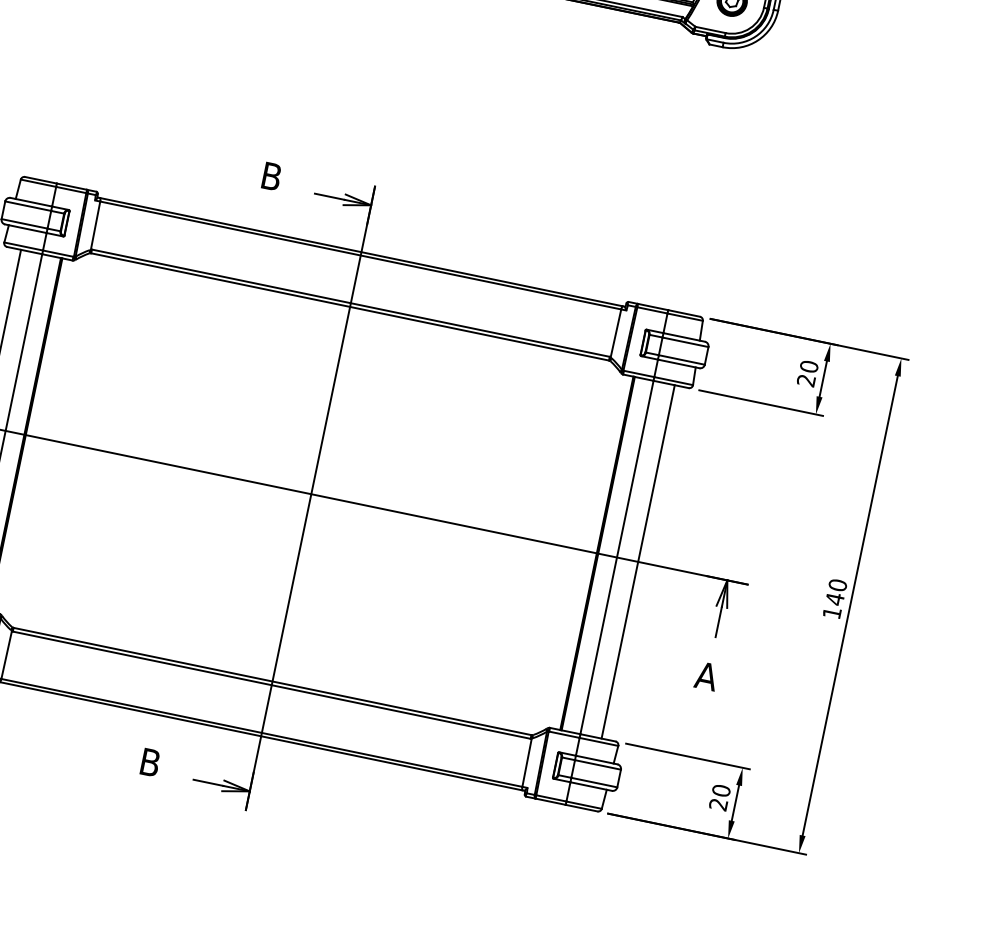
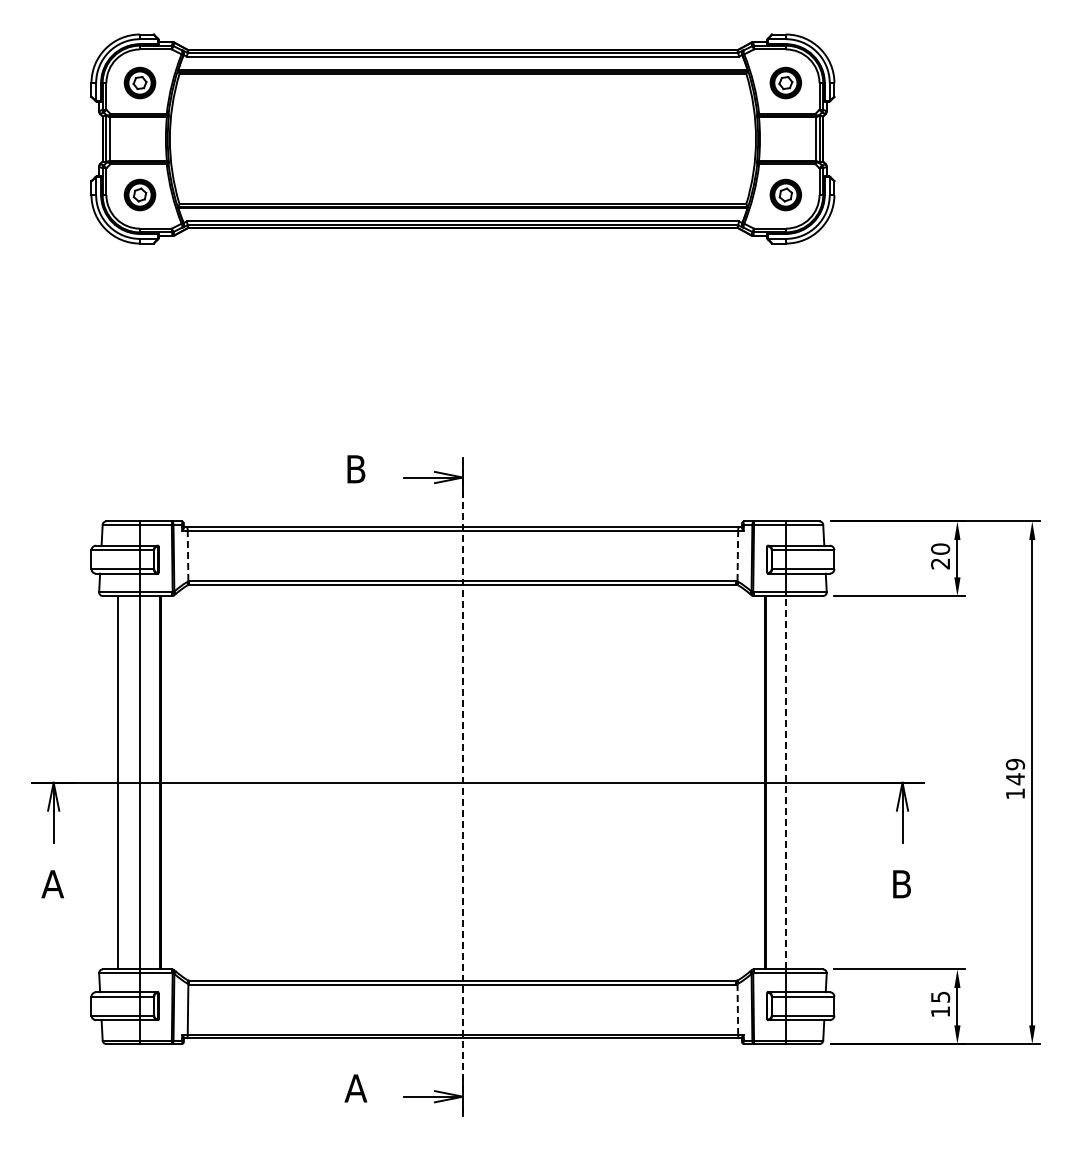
line: (96, 225) -> (188, 555), solid -> dashed
line: (615, 332) -> (737, 555), solid -> dashed
line: (309, 498) -> (462, 787), solid -> dashed
line: (616, 557) -> (785, 782), solid -> dashed
line: (638, 561) -> (808, 782), removed
text: (837, 585) -> (1015, 764), 140 -> 149
text: (706, 676) -> (901, 884), A -> B
text: (149, 762) -> (355, 1088), B -> A
line: (526, 762) -> (737, 1009), solid -> dashed
text: (719, 797) -> (940, 1004), 20 -> 15

